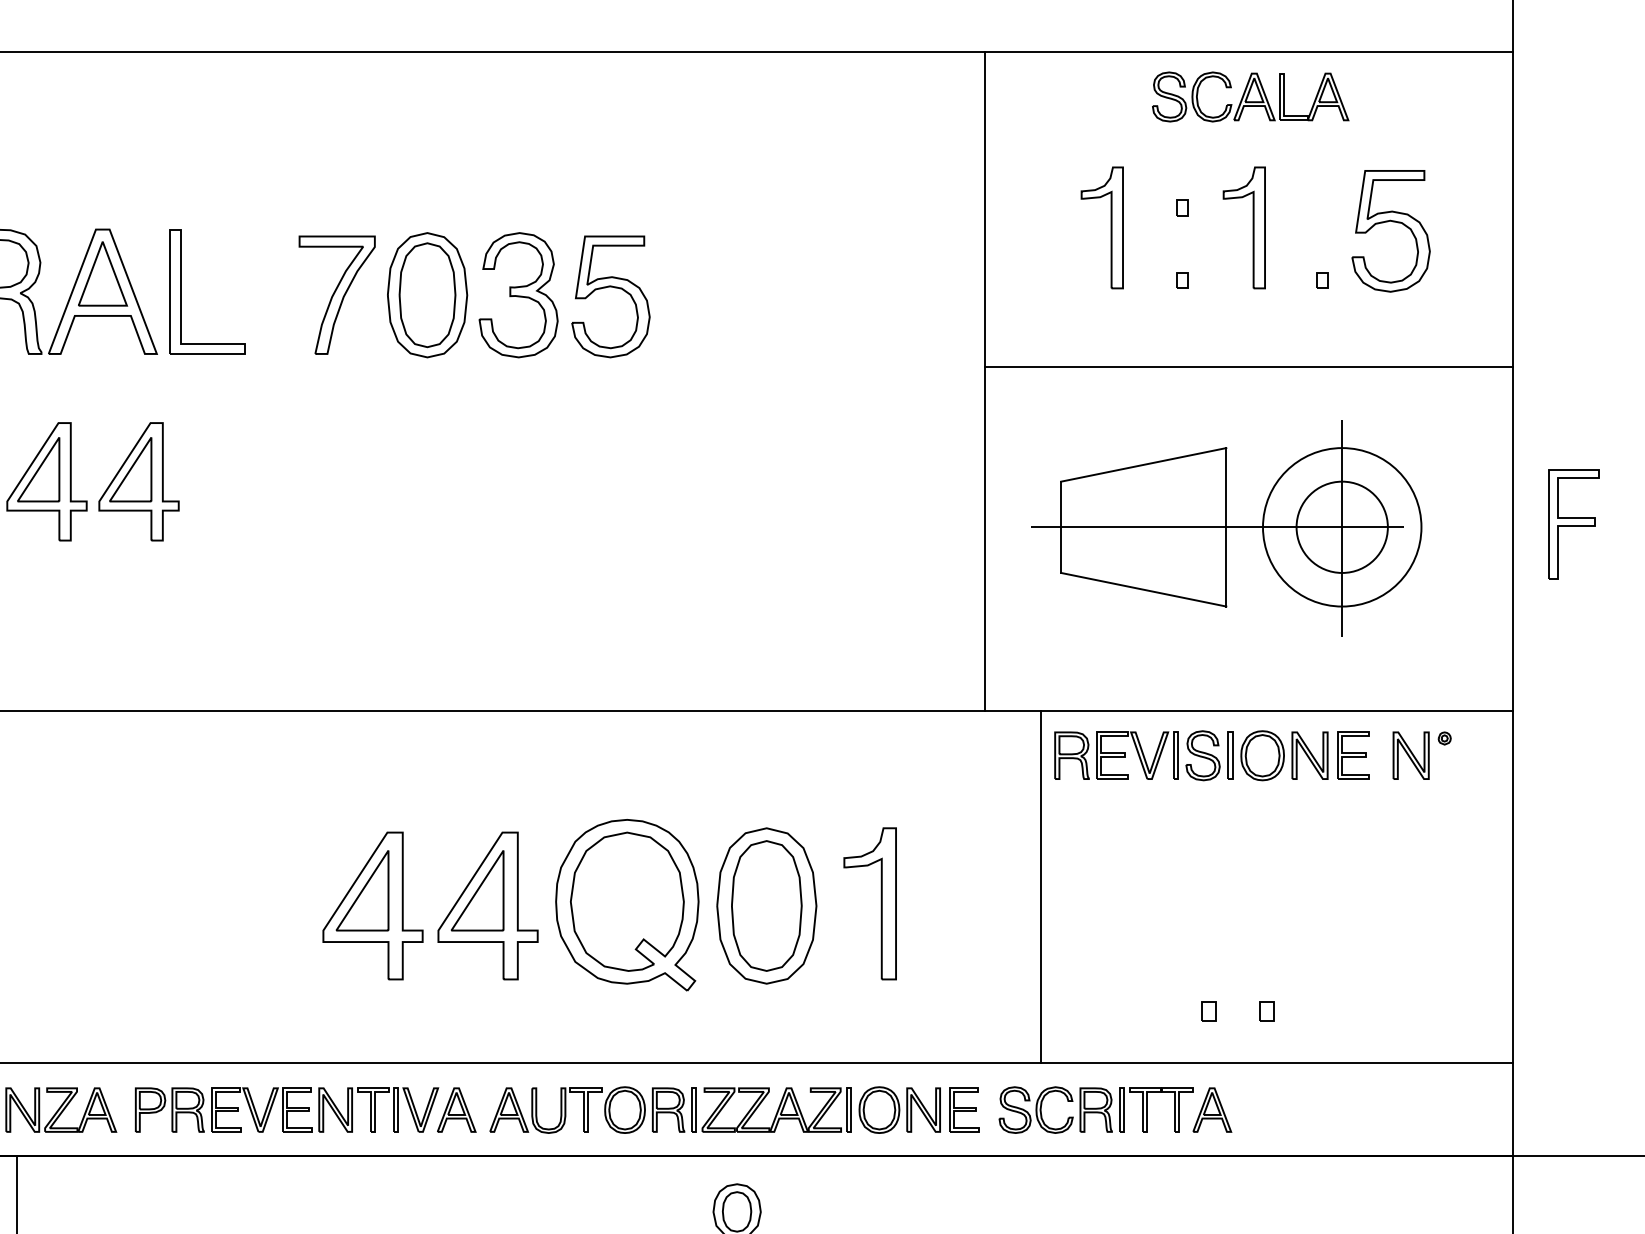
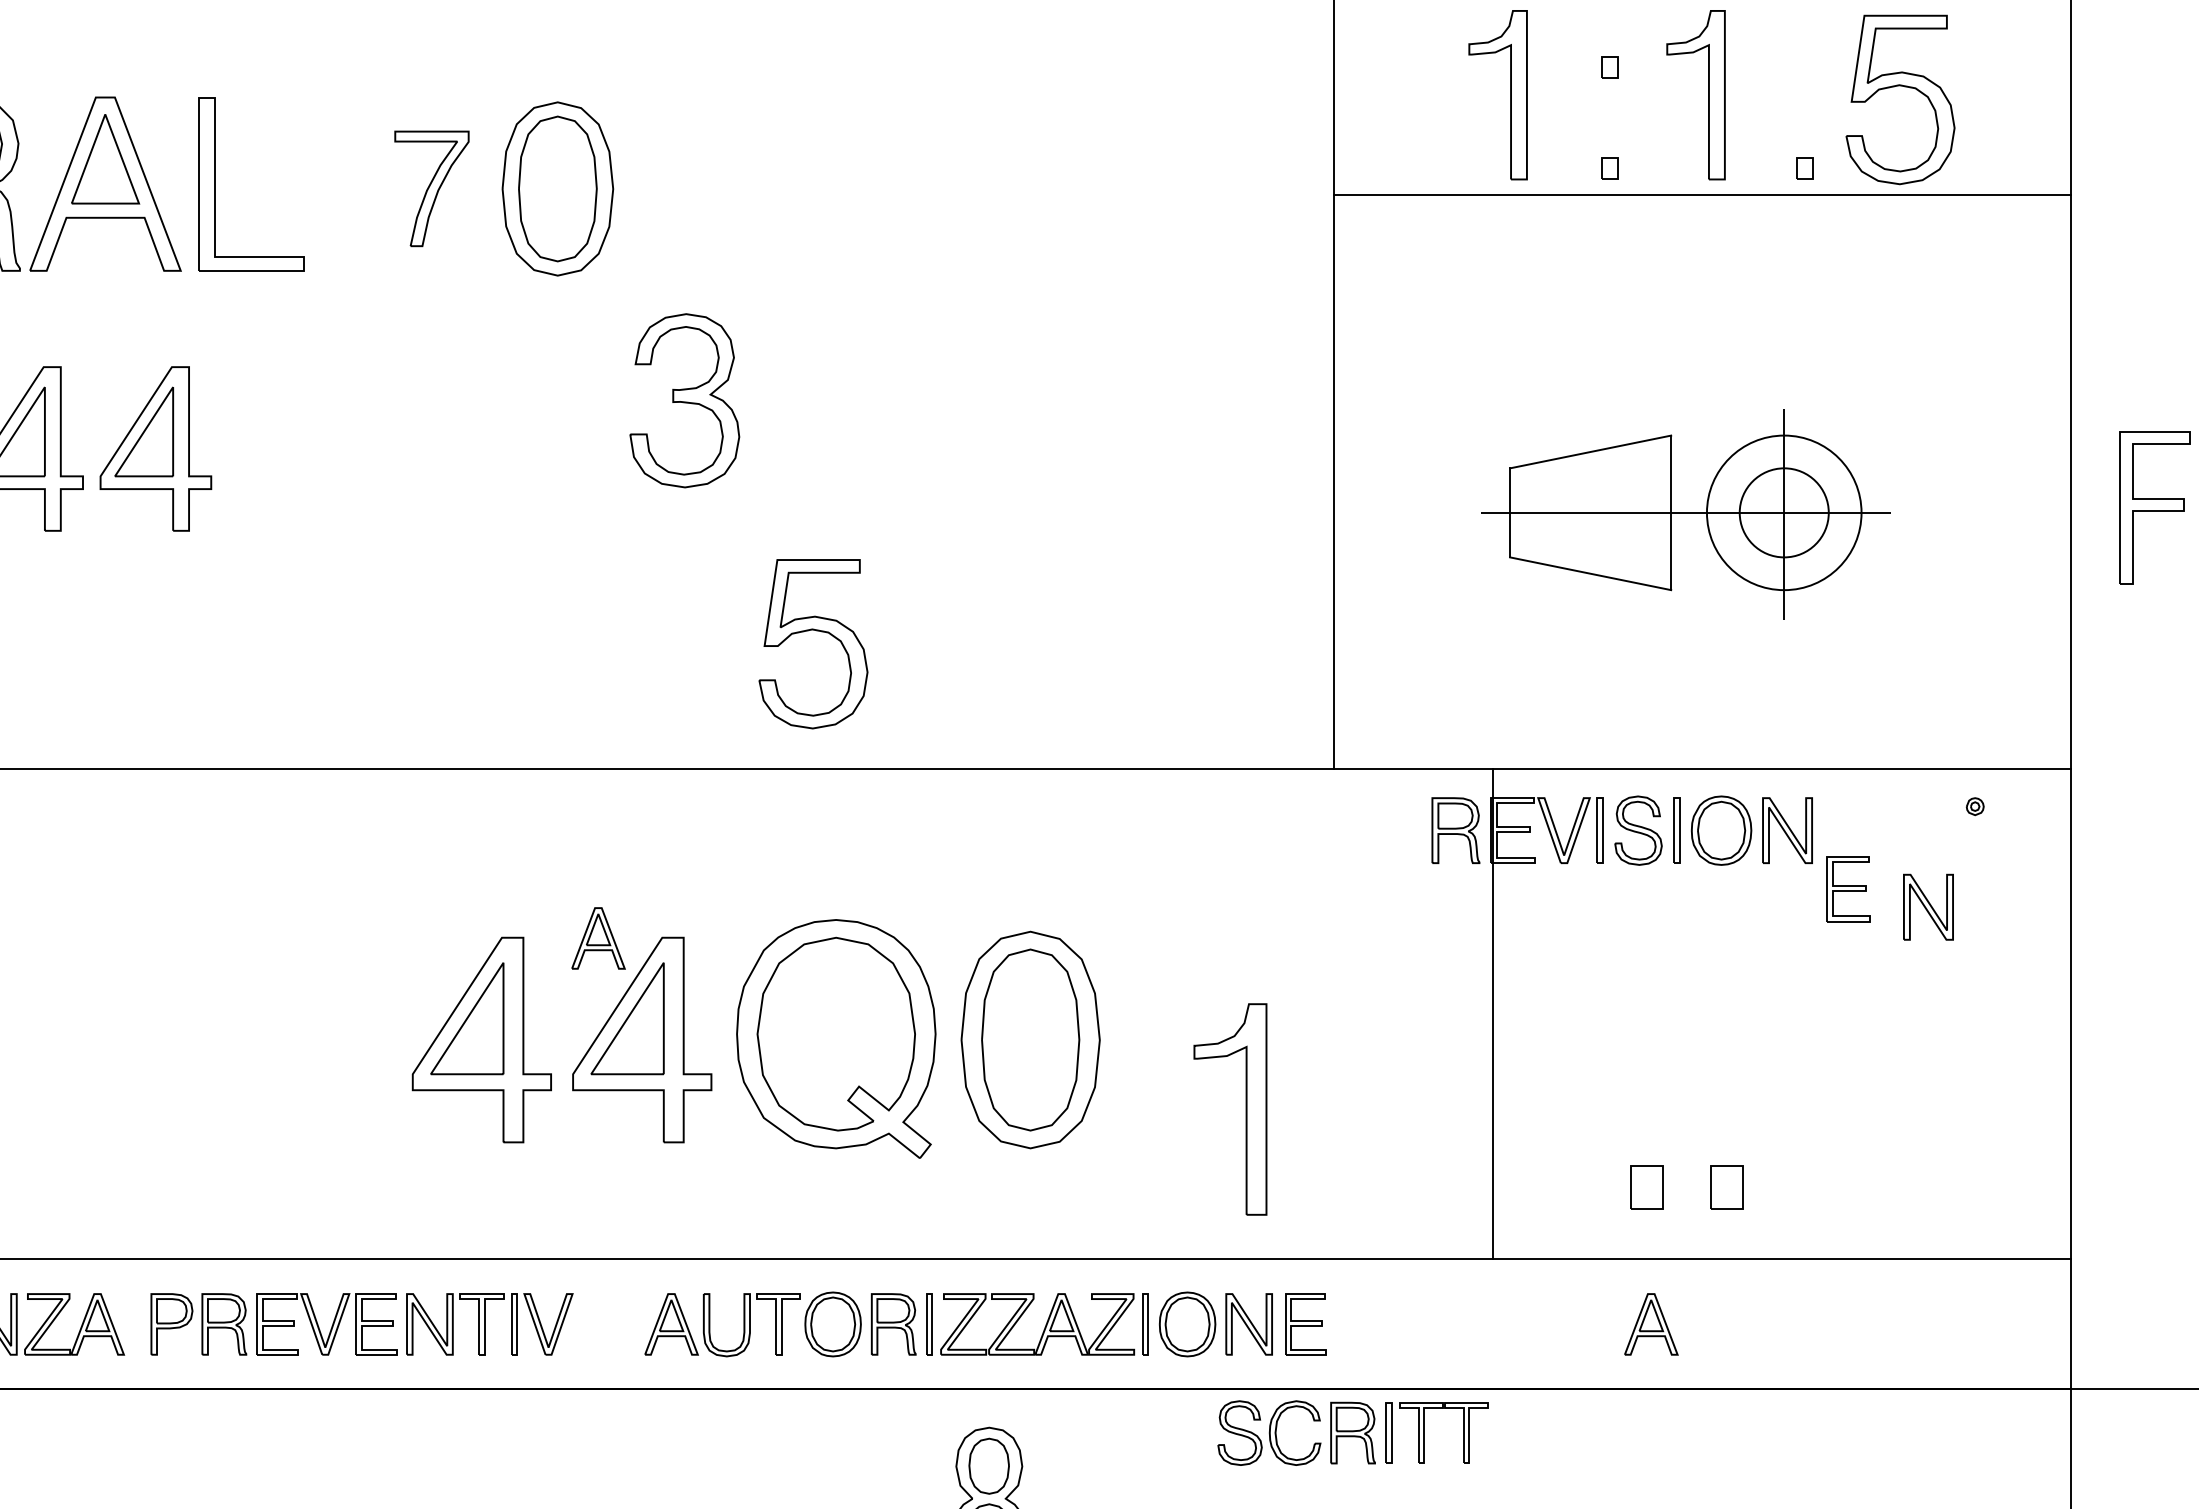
part: (614, 288) -> (818, 632), moved
part: (336, 294) -> (431, 187), size x0.7
part: (518, 295) -> (684, 401), moved
line: (1248, 366) -> (1701, 194), moved
part: (1226, 528) -> (1671, 514), size x0.7
part: (1353, 755) -> (1848, 888), moved
part: (1410, 755) -> (1927, 906), moved
line: (1040, 886) -> (1492, 1012), moved
part: (880, 903) -> (1244, 1109), moved
part: (1208, 1011) -> (1646, 1187), size x1.6
part: (1266, 1011) -> (1726, 1187), size x1.6
part: (456, 1109) -> (598, 937), moved
part: (1095, 1109) -> (1352, 1432), moved

